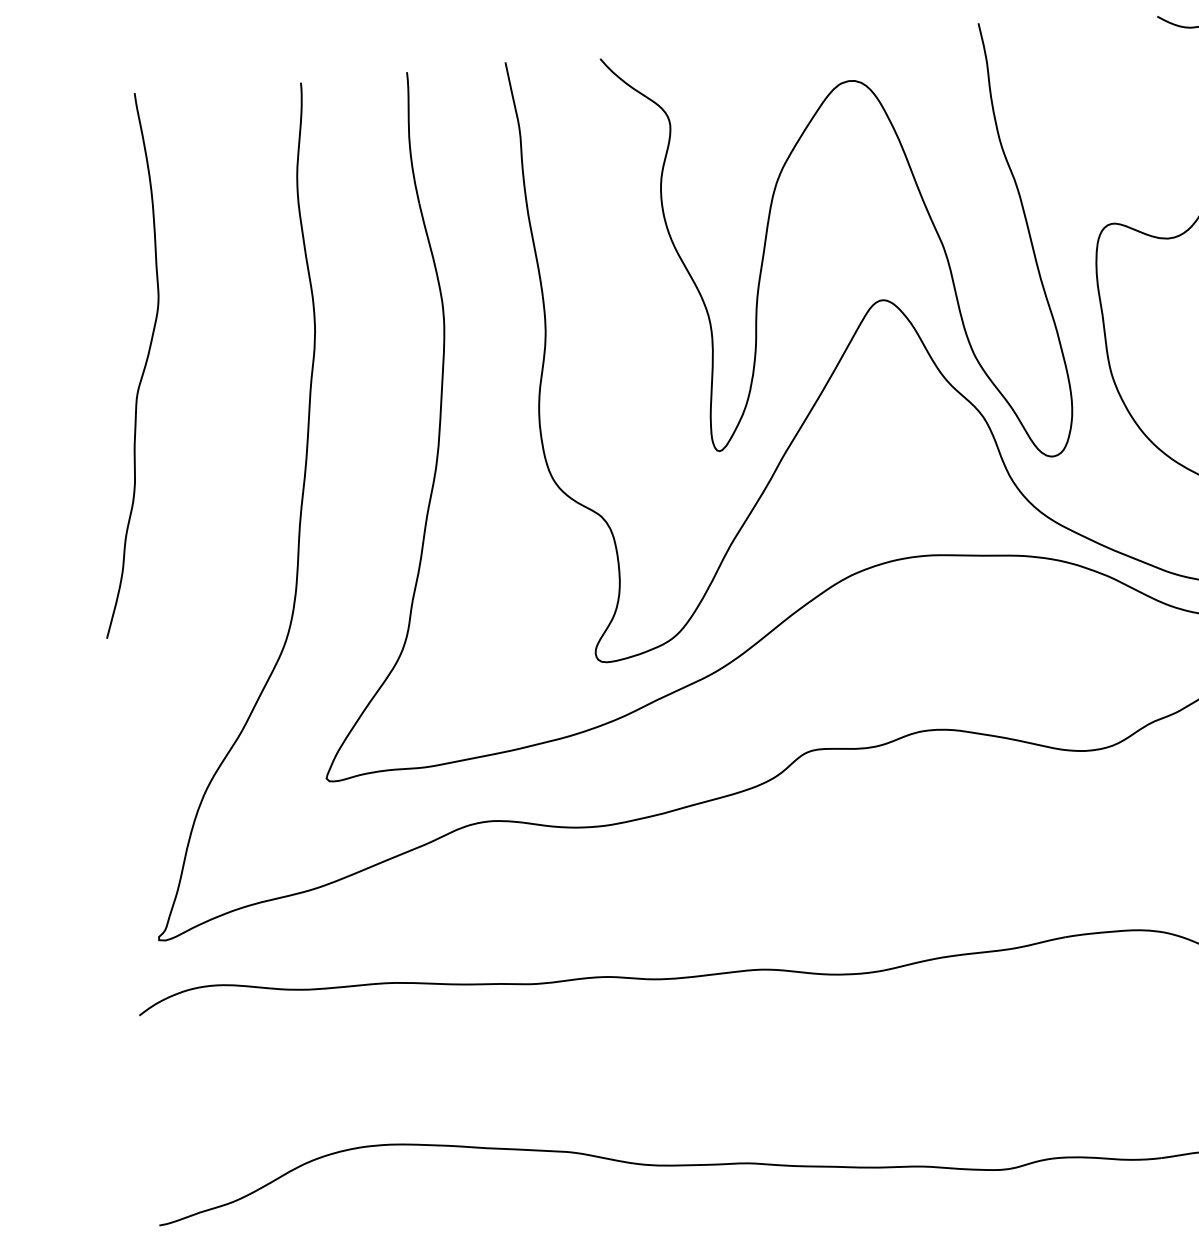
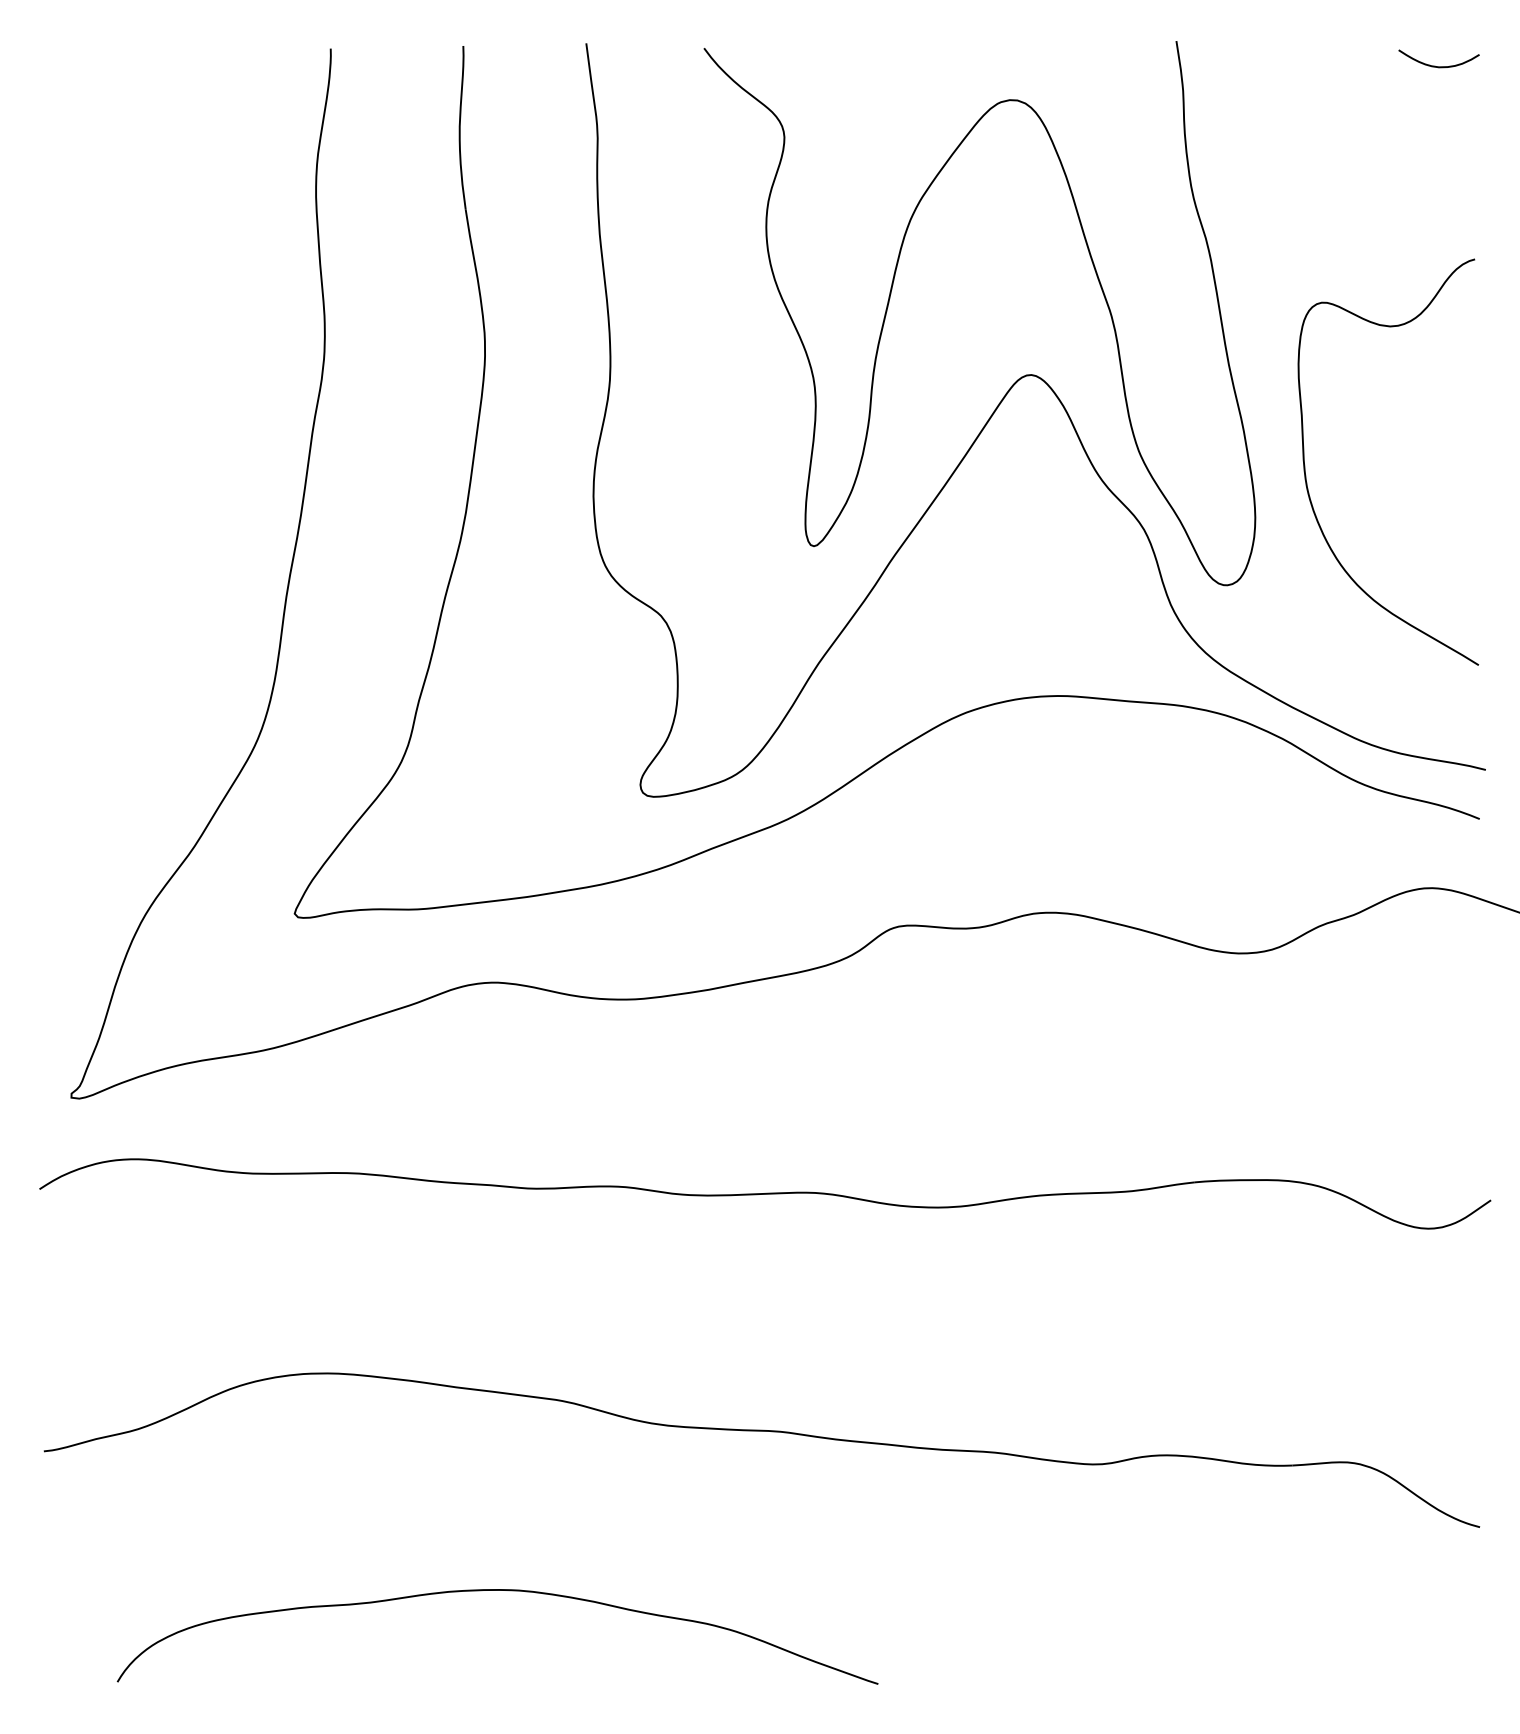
curve: (143, 369) -> (107, 388), removed

